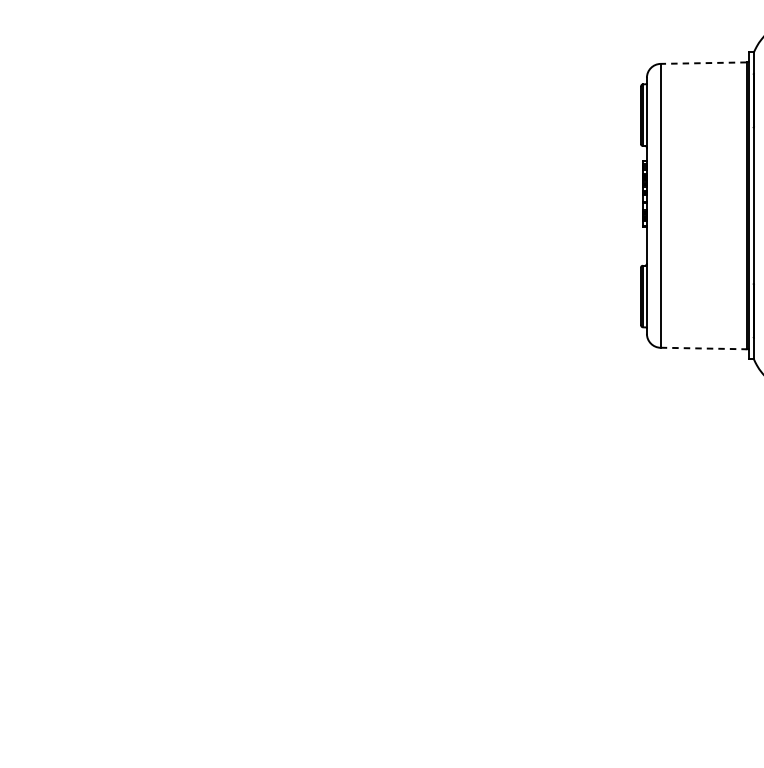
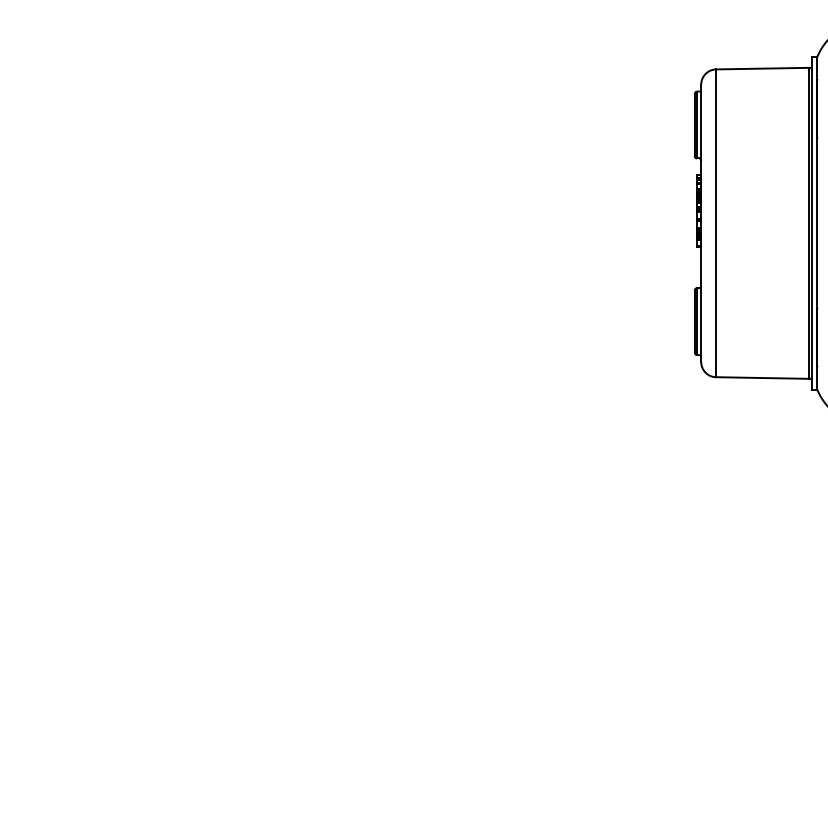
line: (703, 63) -> (762, 68), dashed -> solid
line: (703, 348) -> (762, 378), dashed -> solid

